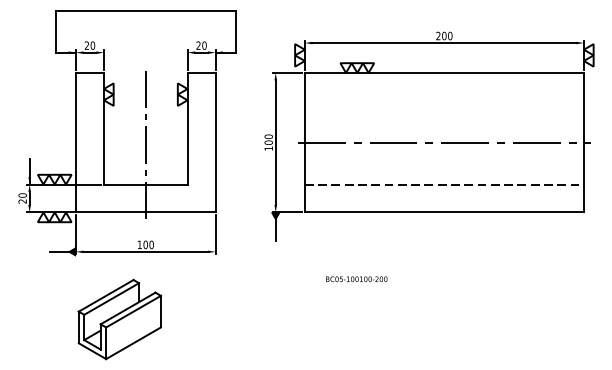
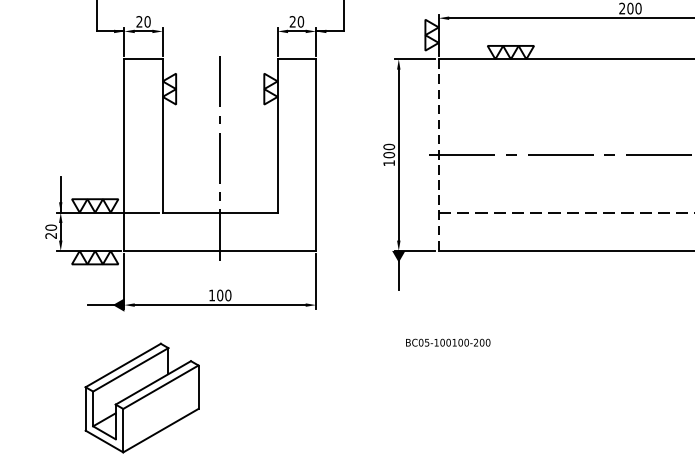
line: (304, 142) -> (438, 154), solid -> dashed
text: (356, 278) -> (447, 341), moved
part: (119, 319) -> (141, 397), moved

